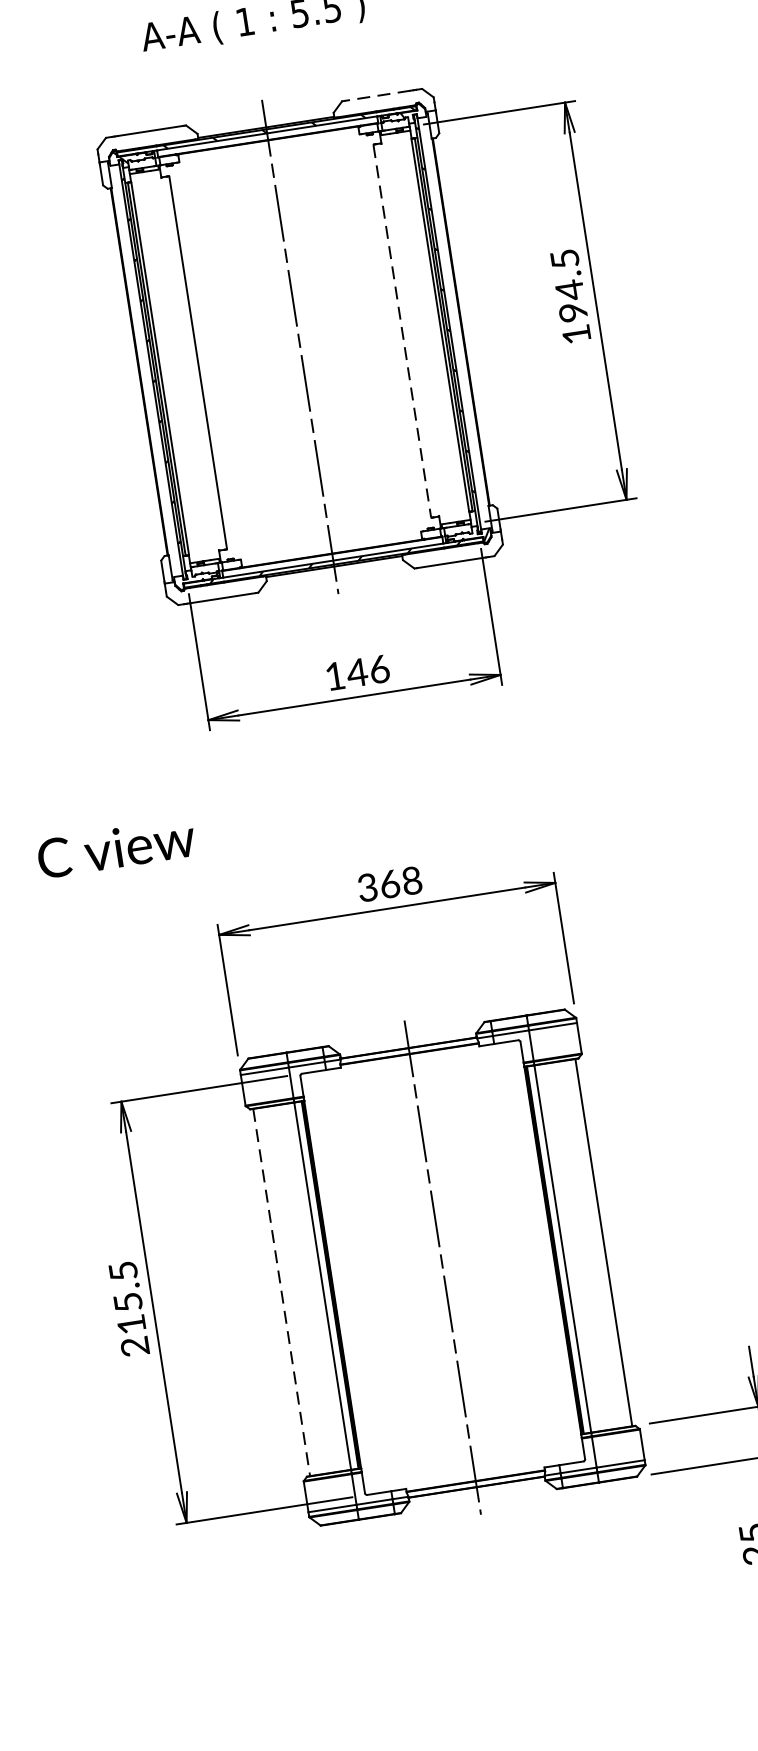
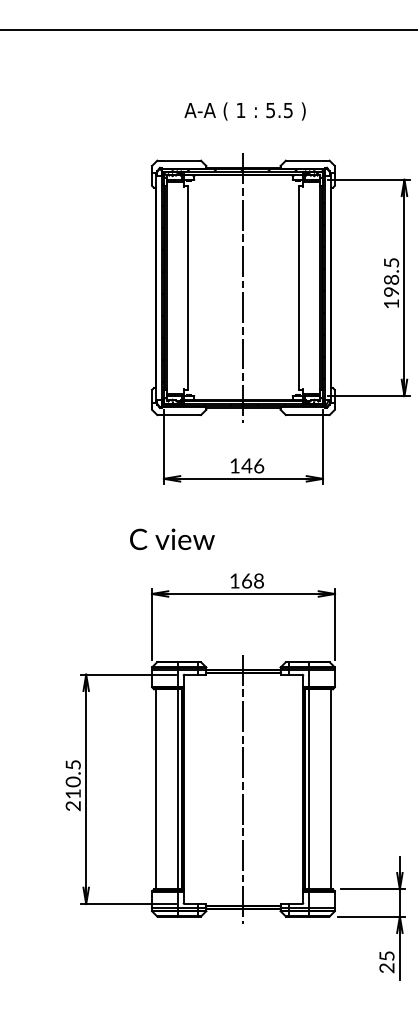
line: (377, 95) -> (305, 160), dashed -> solid
text: (569, 289) -> (391, 279), 194.5 -> 198.5
line: (403, 332) -> (299, 288), dashed -> solid
text: (116, 848) -> (172, 539), moved
text: (366, 886) -> (234, 580), 368 -> 168
line: (281, 1292) -> (155, 789), dashed -> solid
text: (126, 1301) -> (72, 781), 215.5 -> 210.5

